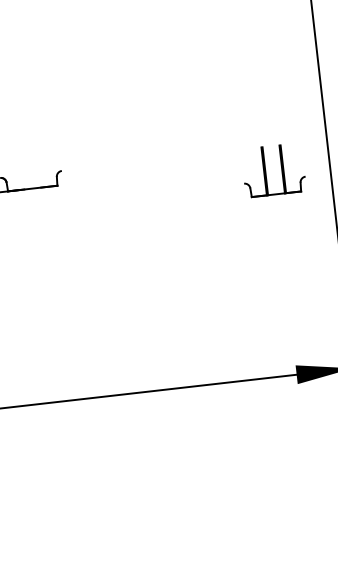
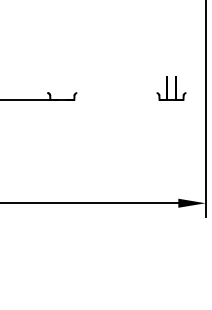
part: (273, 170) -> (171, 88), moved

